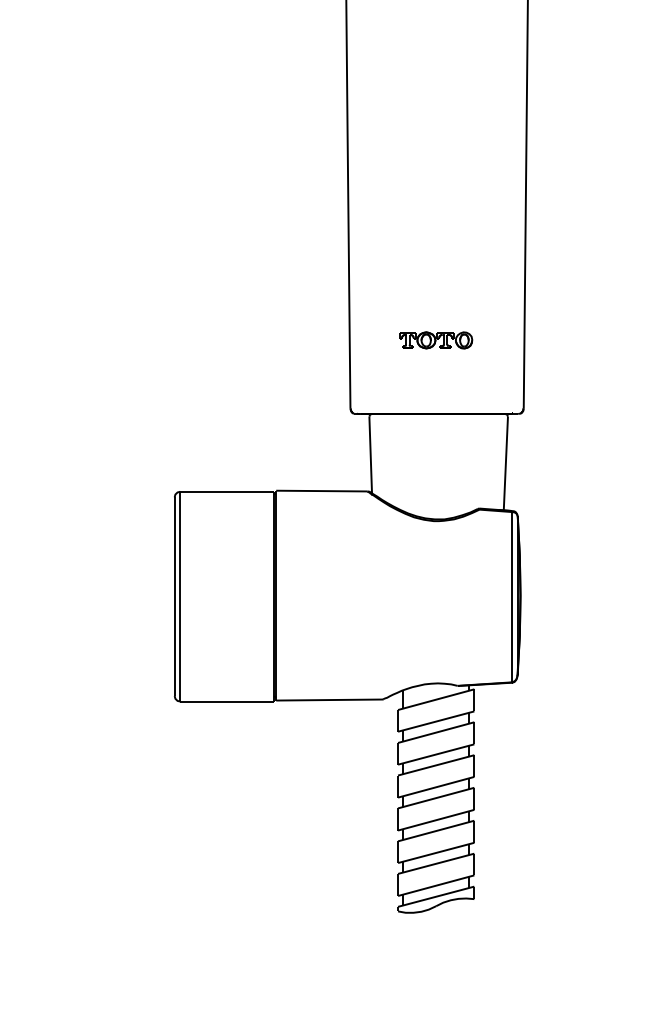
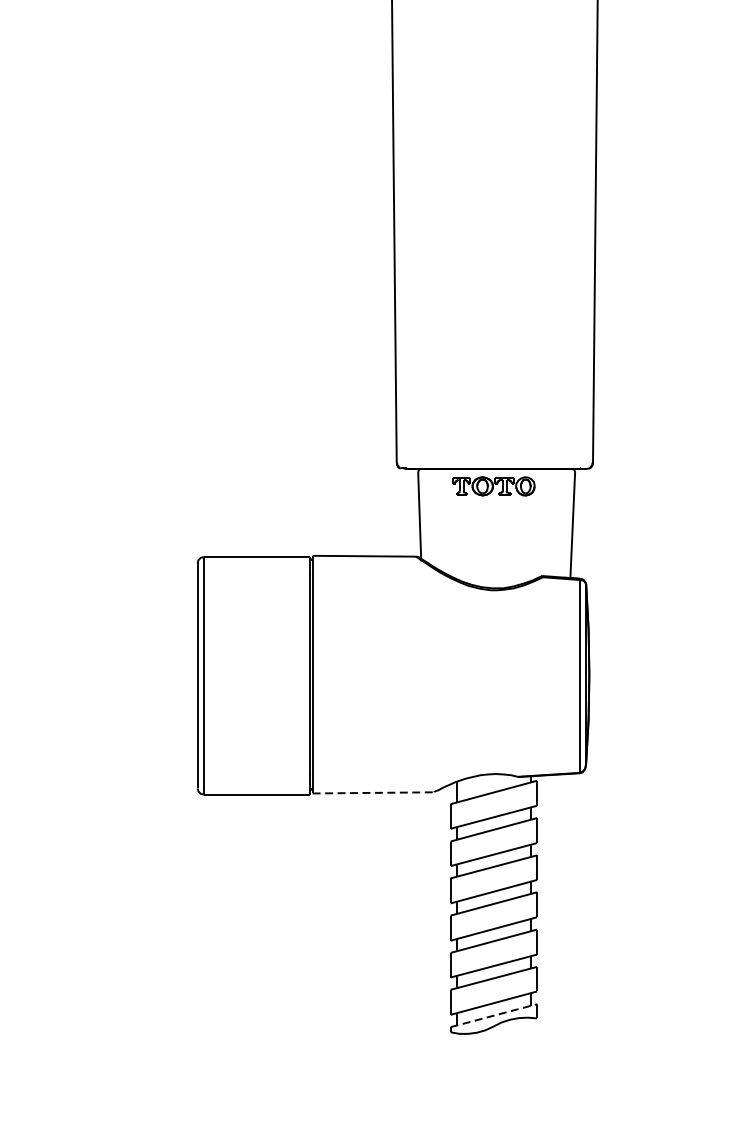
part: (436, 340) -> (494, 486), moved
line: (329, 700) -> (373, 793), solid -> dashed
line: (436, 896) -> (494, 1015), solid -> dashed

